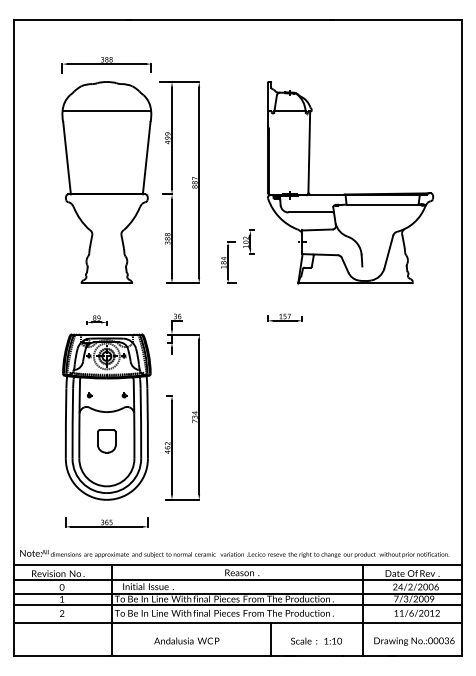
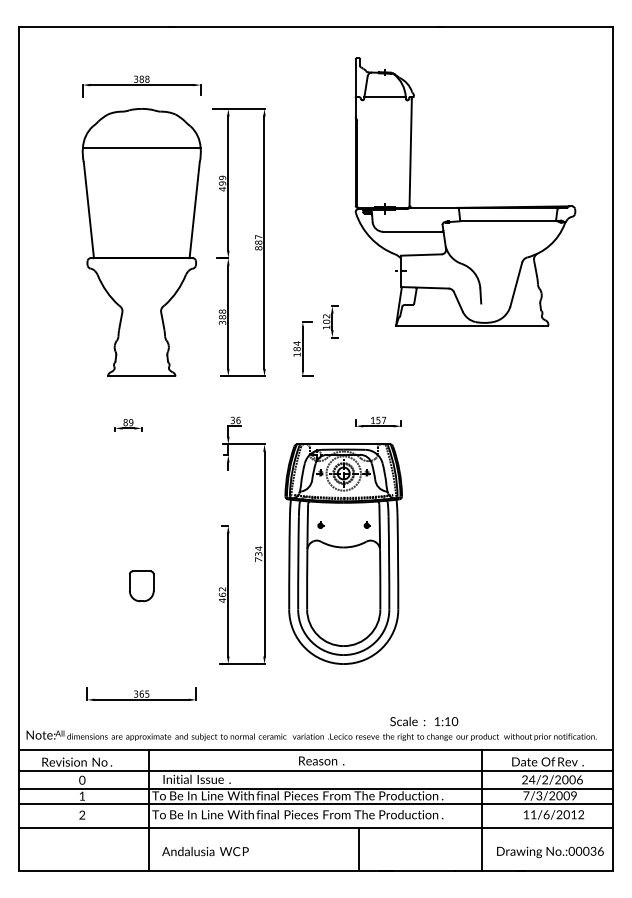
part: (350, 193) -> (465, 206), moved
part: (106, 416) -> (343, 553), moved
text: (186, 640) -> (205, 850), moved
text: (316, 640) -> (424, 720), moved

